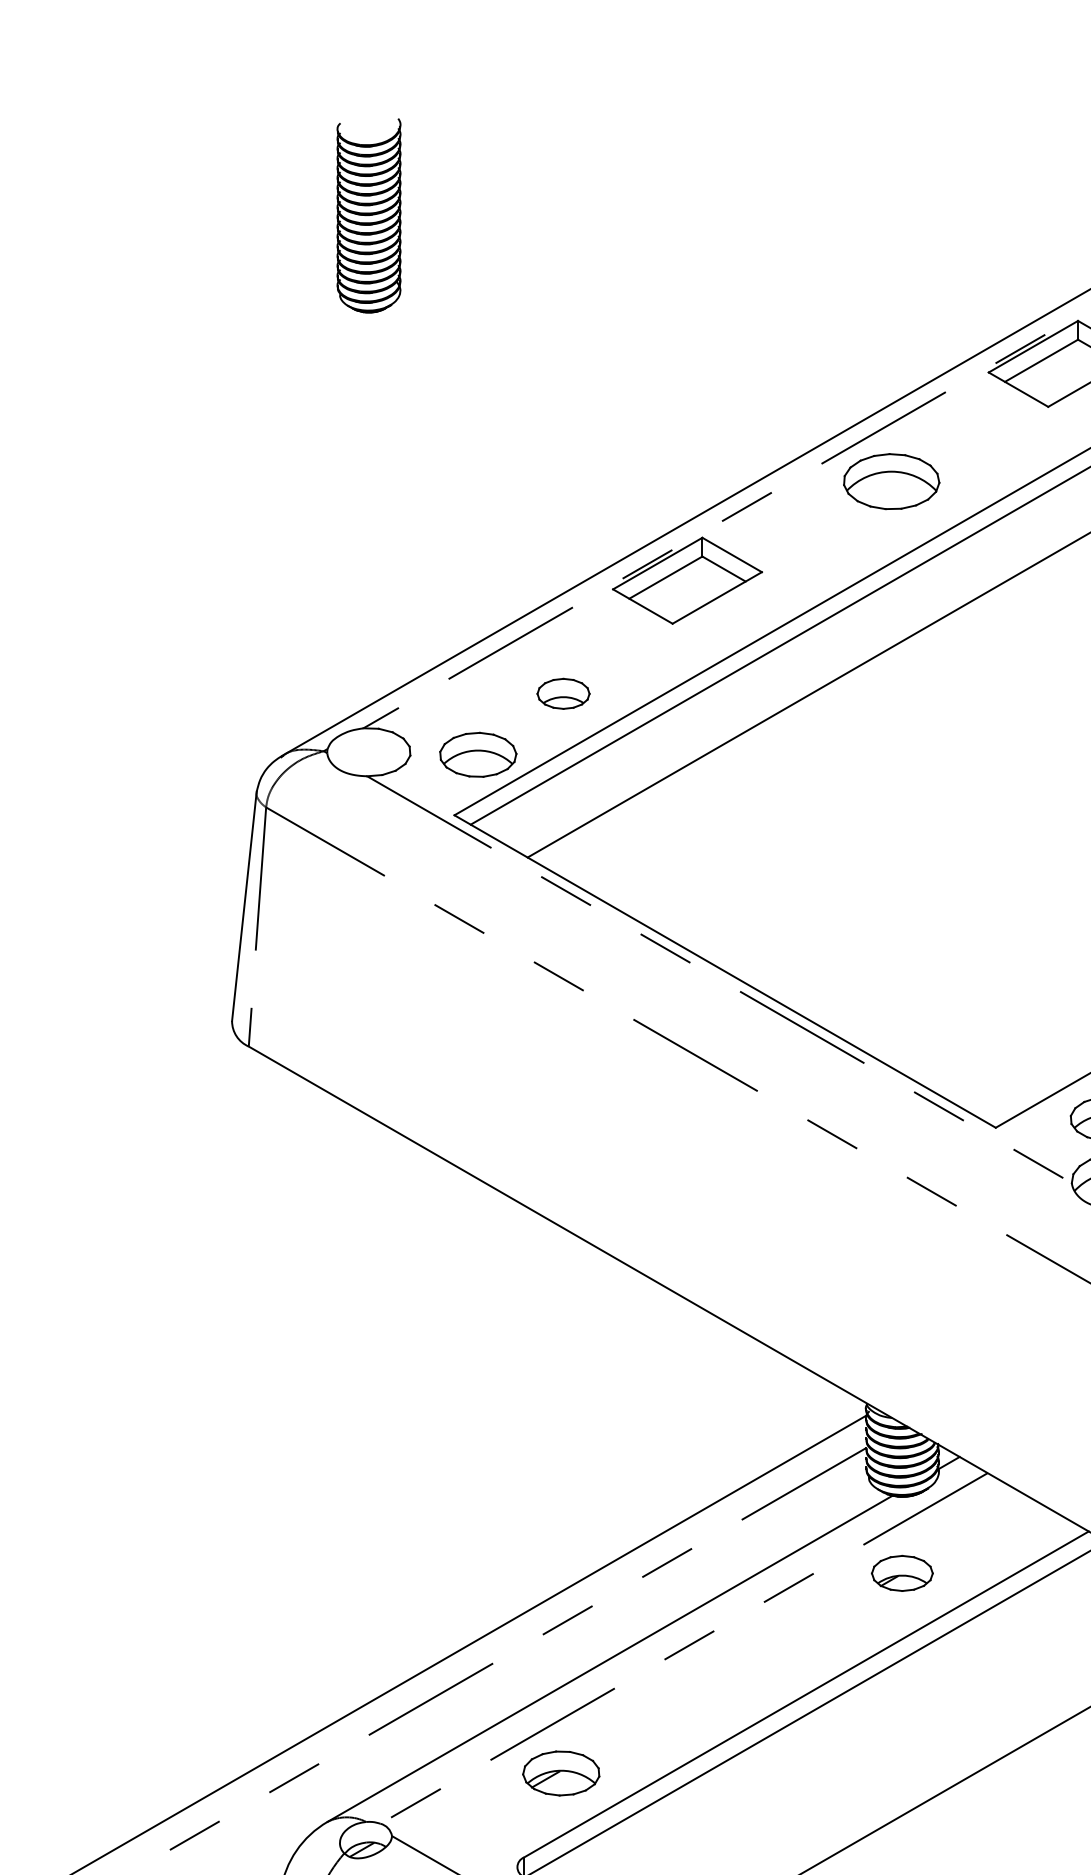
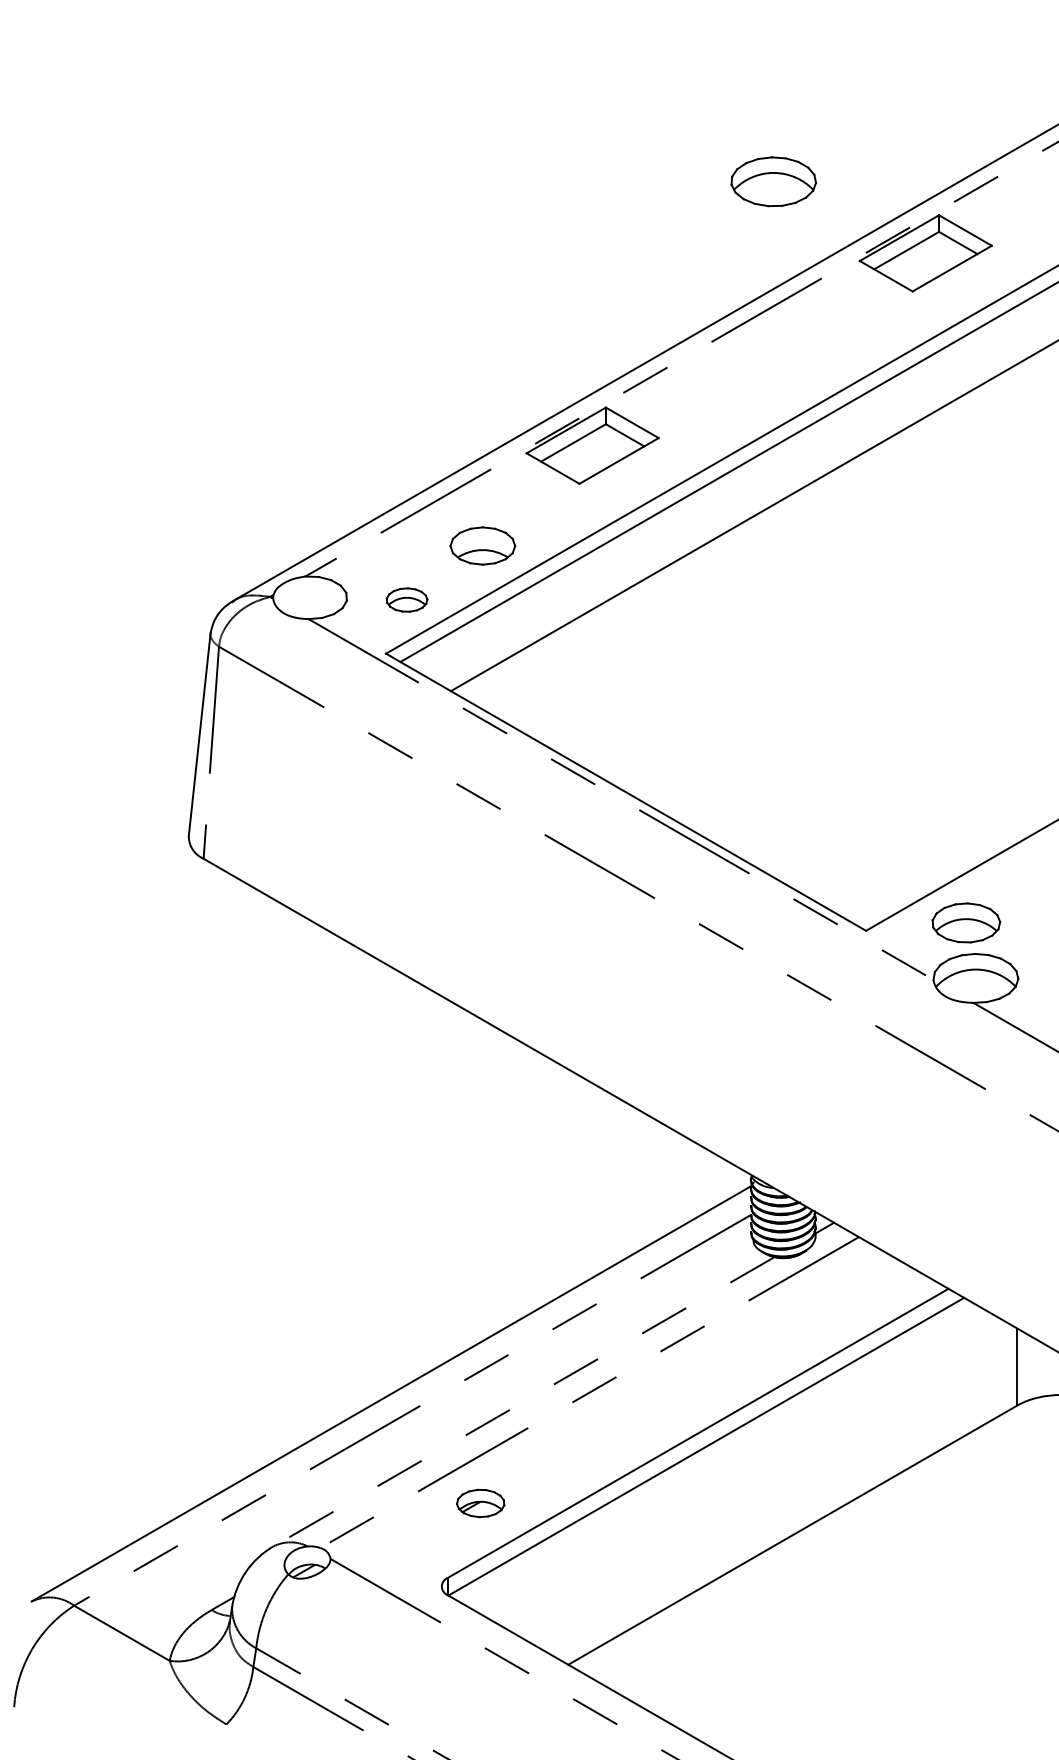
part: (369, 215) -> (310, 121), removed
part: (891, 481) -> (773, 181), moved
part: (563, 693) -> (482, 545), size x1.4
part: (477, 754) -> (406, 599), size x0.6
part: (902, 1572) -> (783, 1325), removed
line: (609, 1659) -> (523, 1402), solid -> dashed
part: (561, 1773) -> (480, 1503), size x0.7

